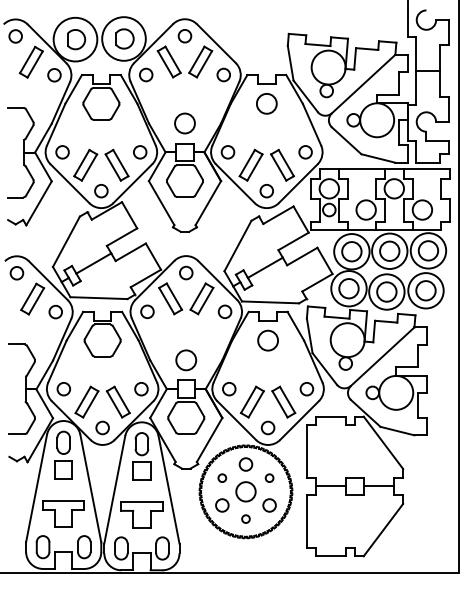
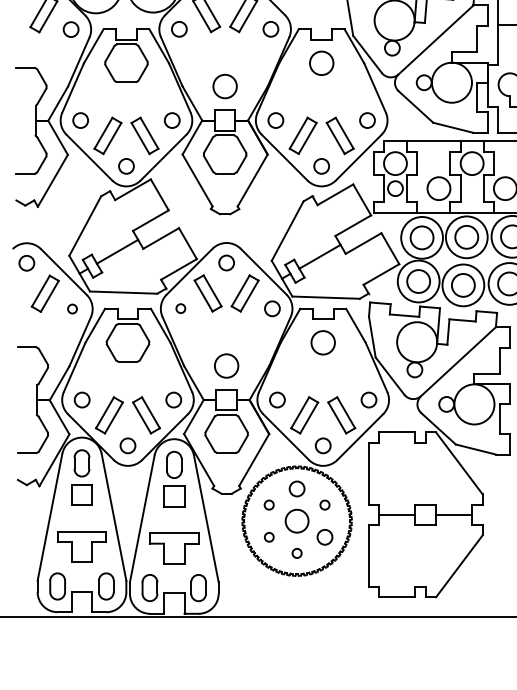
circle: (55, 311) -> (72, 308), size x0.6
circle: (147, 311) -> (180, 308), size x0.6
circle: (222, 505) -> (269, 537), size x0.6

